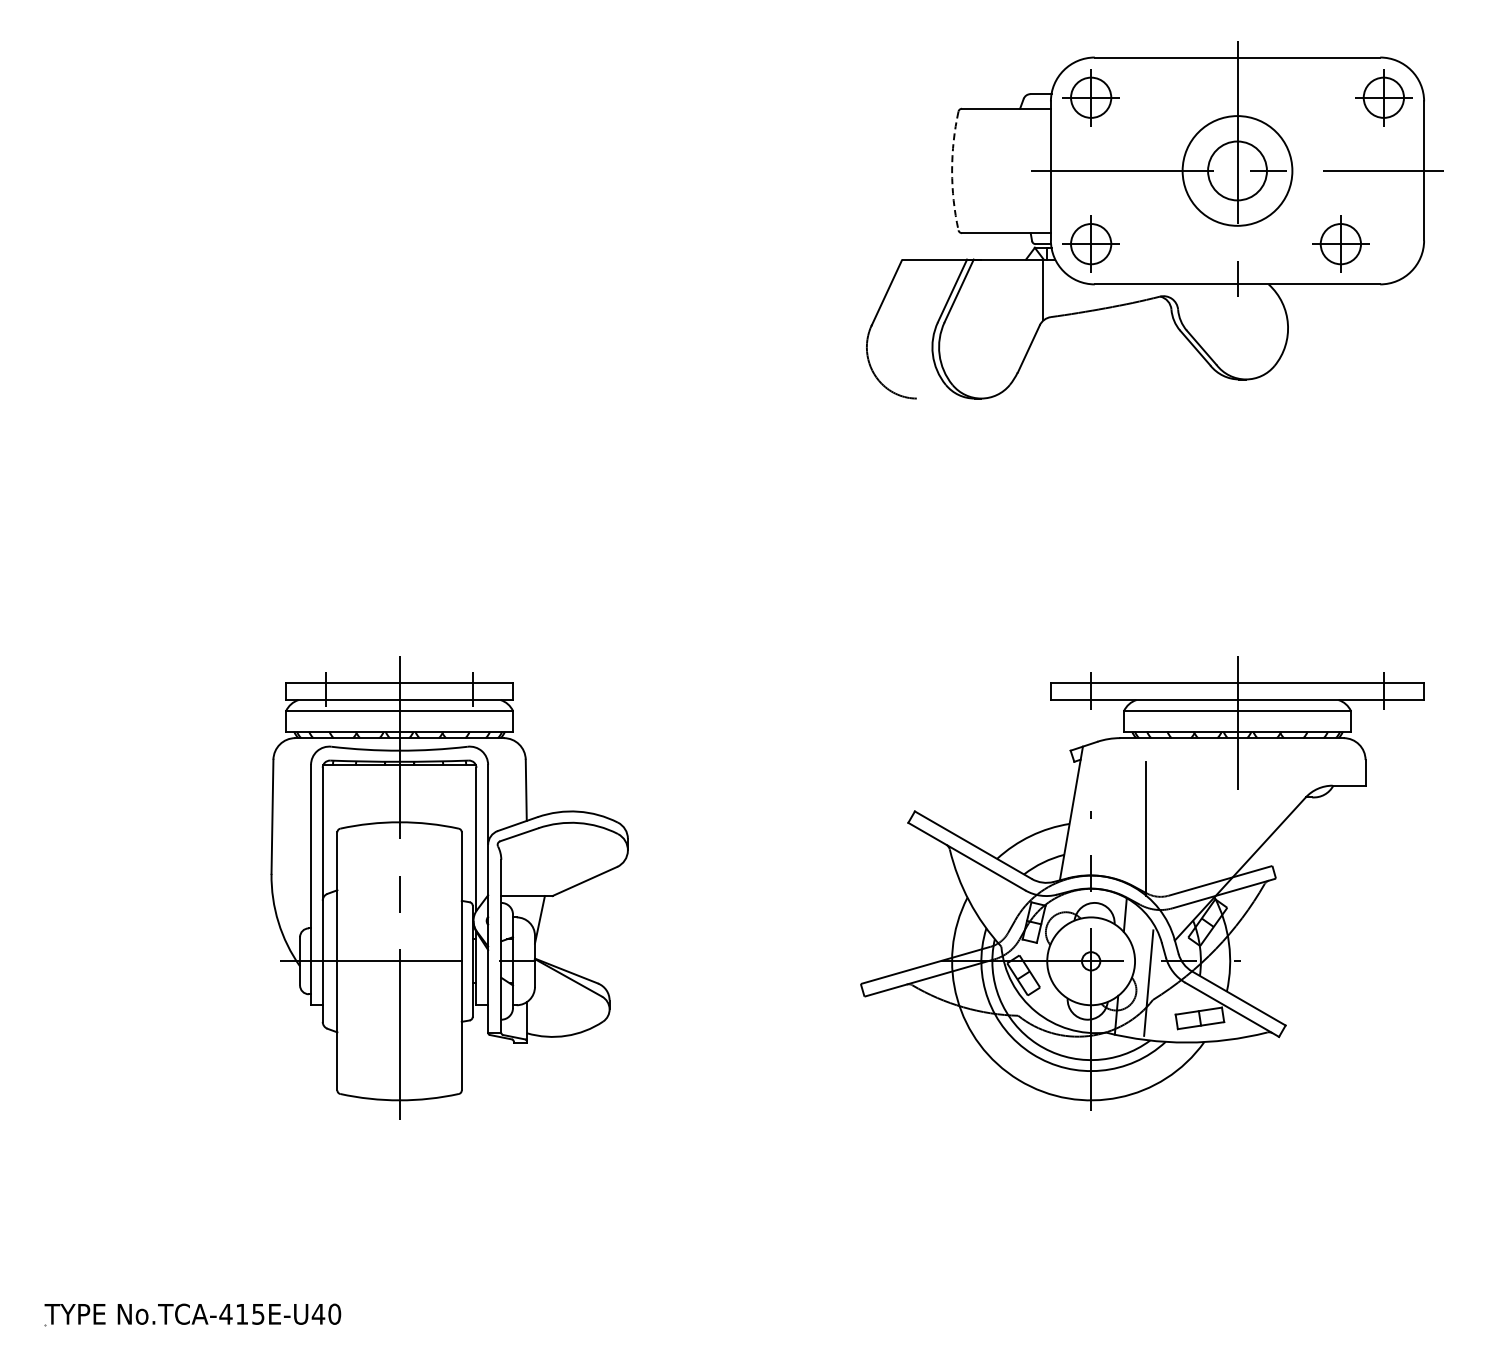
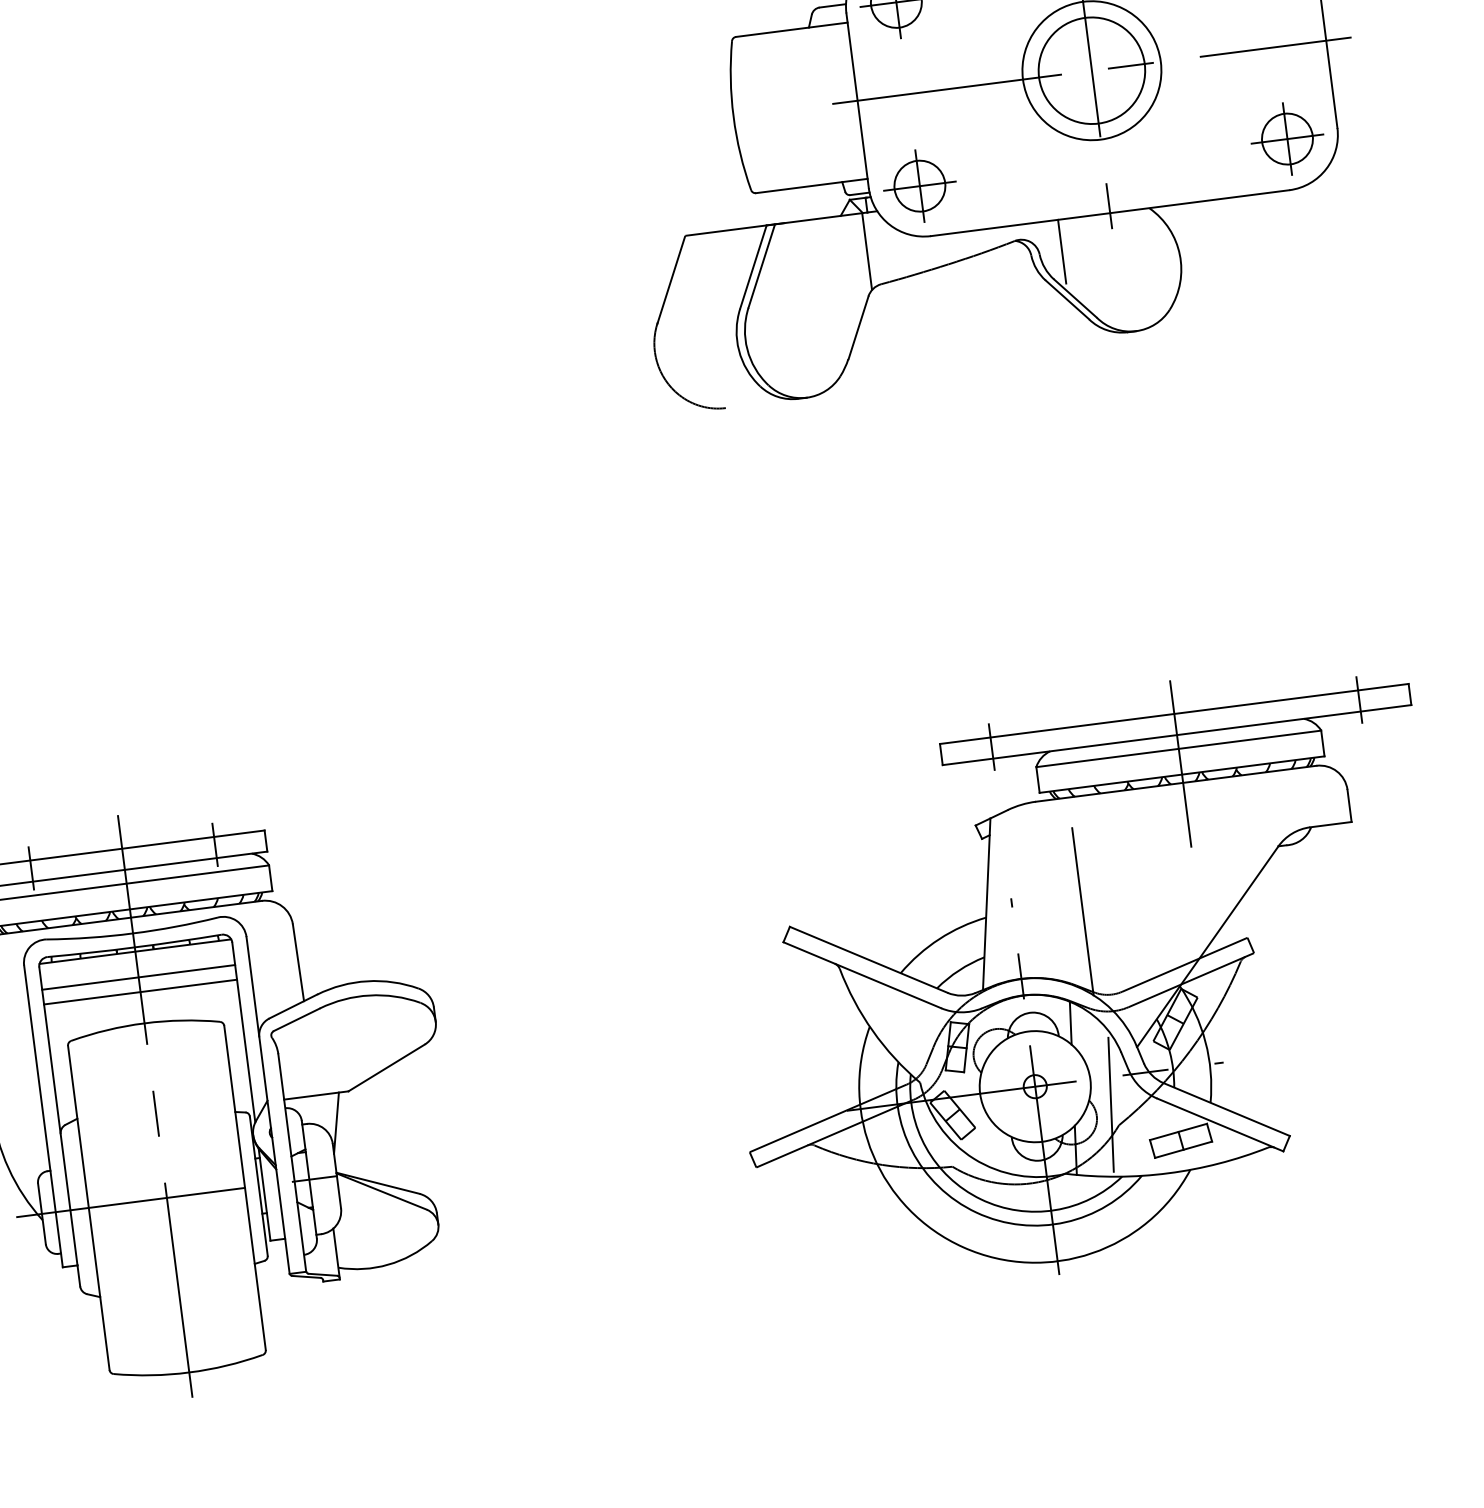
arc: (952, 170) -> (733, 115), dashed -> solid
circle: (1237, 170) -> (1091, 70), size x1.43
part: (1340, 243) -> (1286, 138), moved
line: (1196, 309) -> (1062, 251), added
line: (399, 785) -> (138, 977), added
line: (399, 797) -> (140, 992), added

